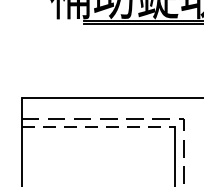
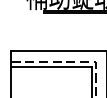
line: (100, 126) -> (52, 66), dashed -> solid

